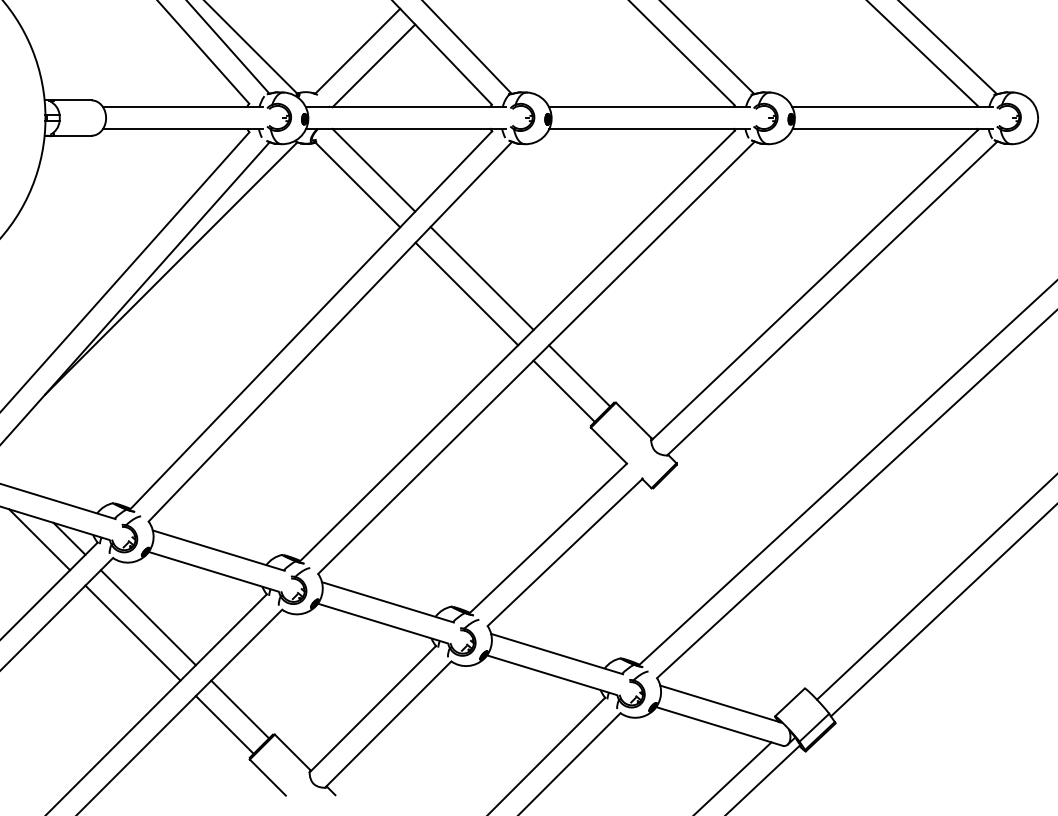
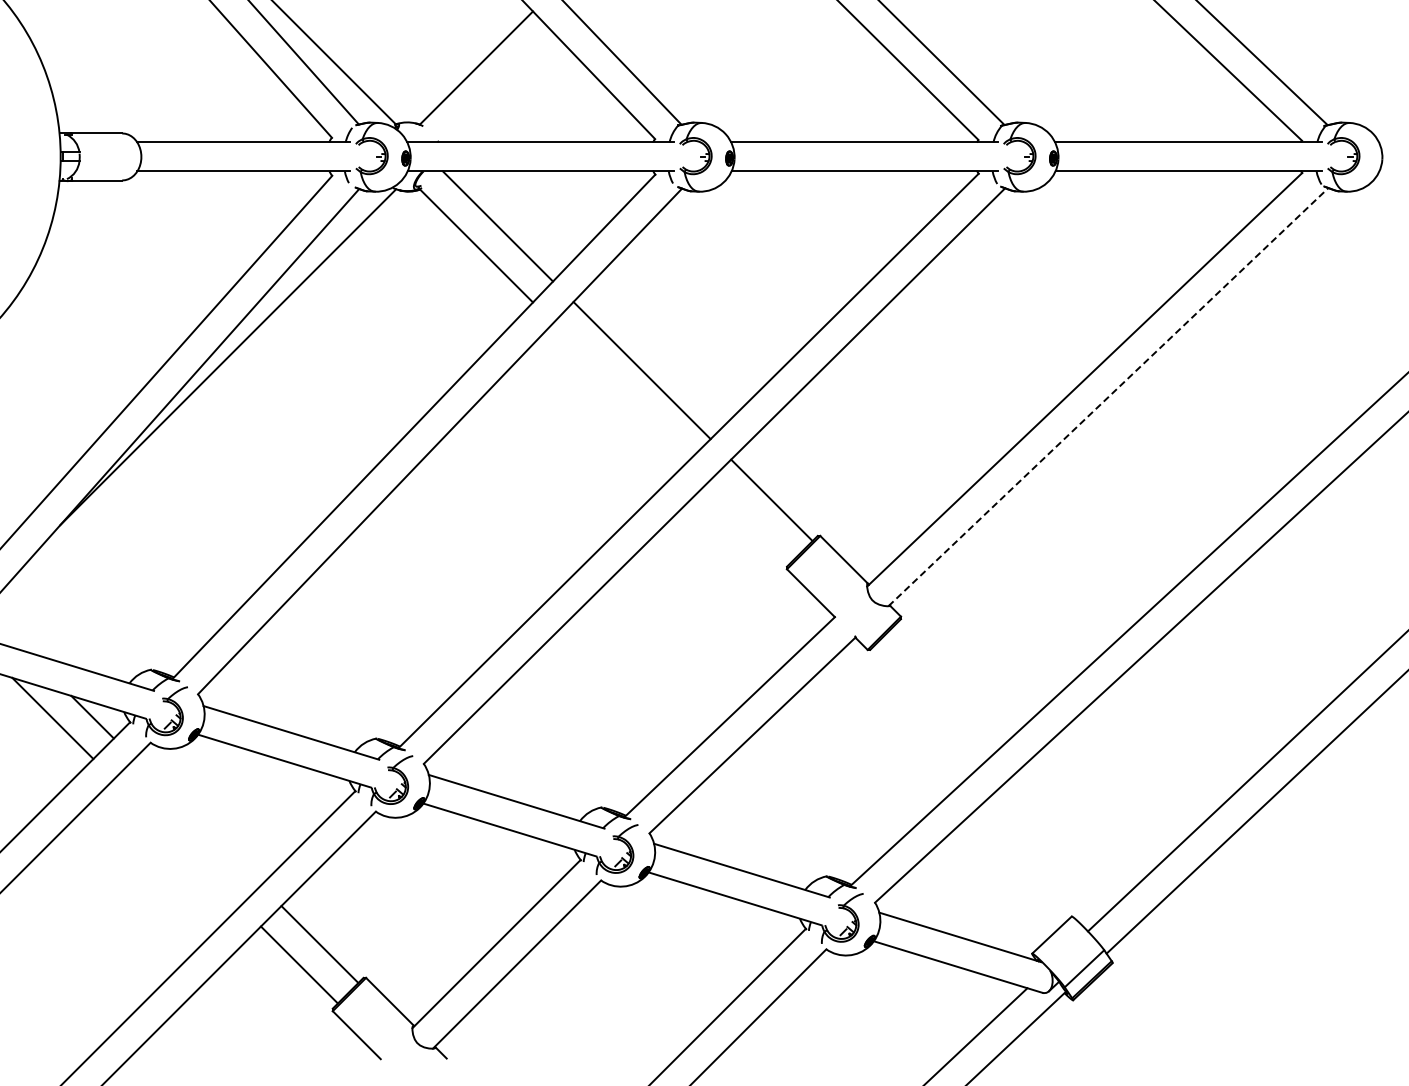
line: (373, 65) -> (497, 87), removed
line: (466, 293) -> (621, 390), removed
line: (832, 297) -> (1108, 396), solid -> dashed
line: (564, 391) -> (751, 520), removed
line: (148, 617) -> (197, 822), removed
line: (132, 632) -> (176, 842), removed

